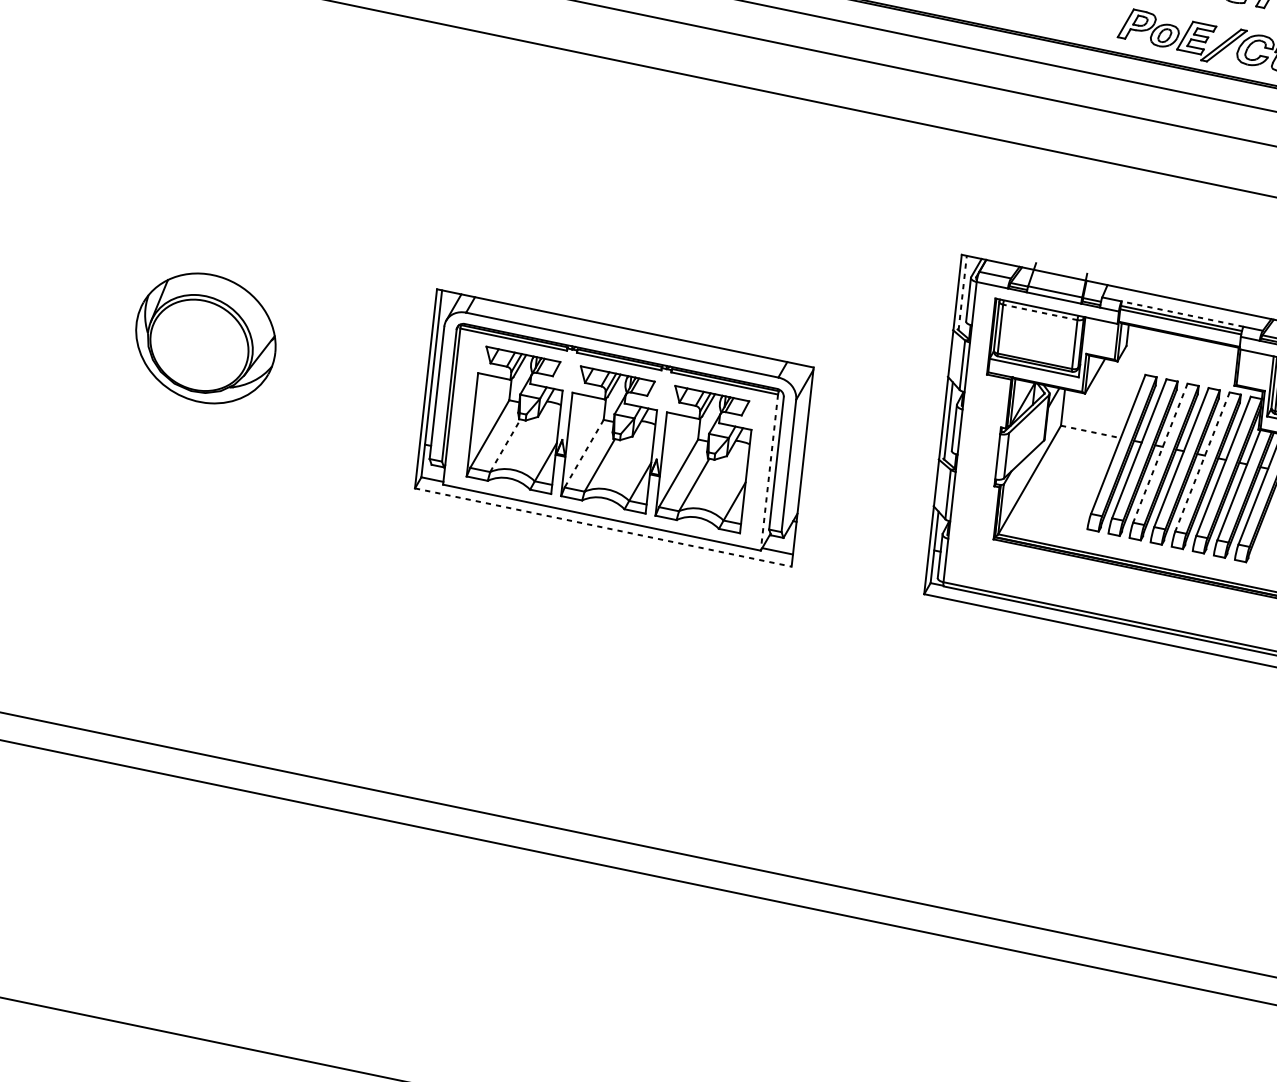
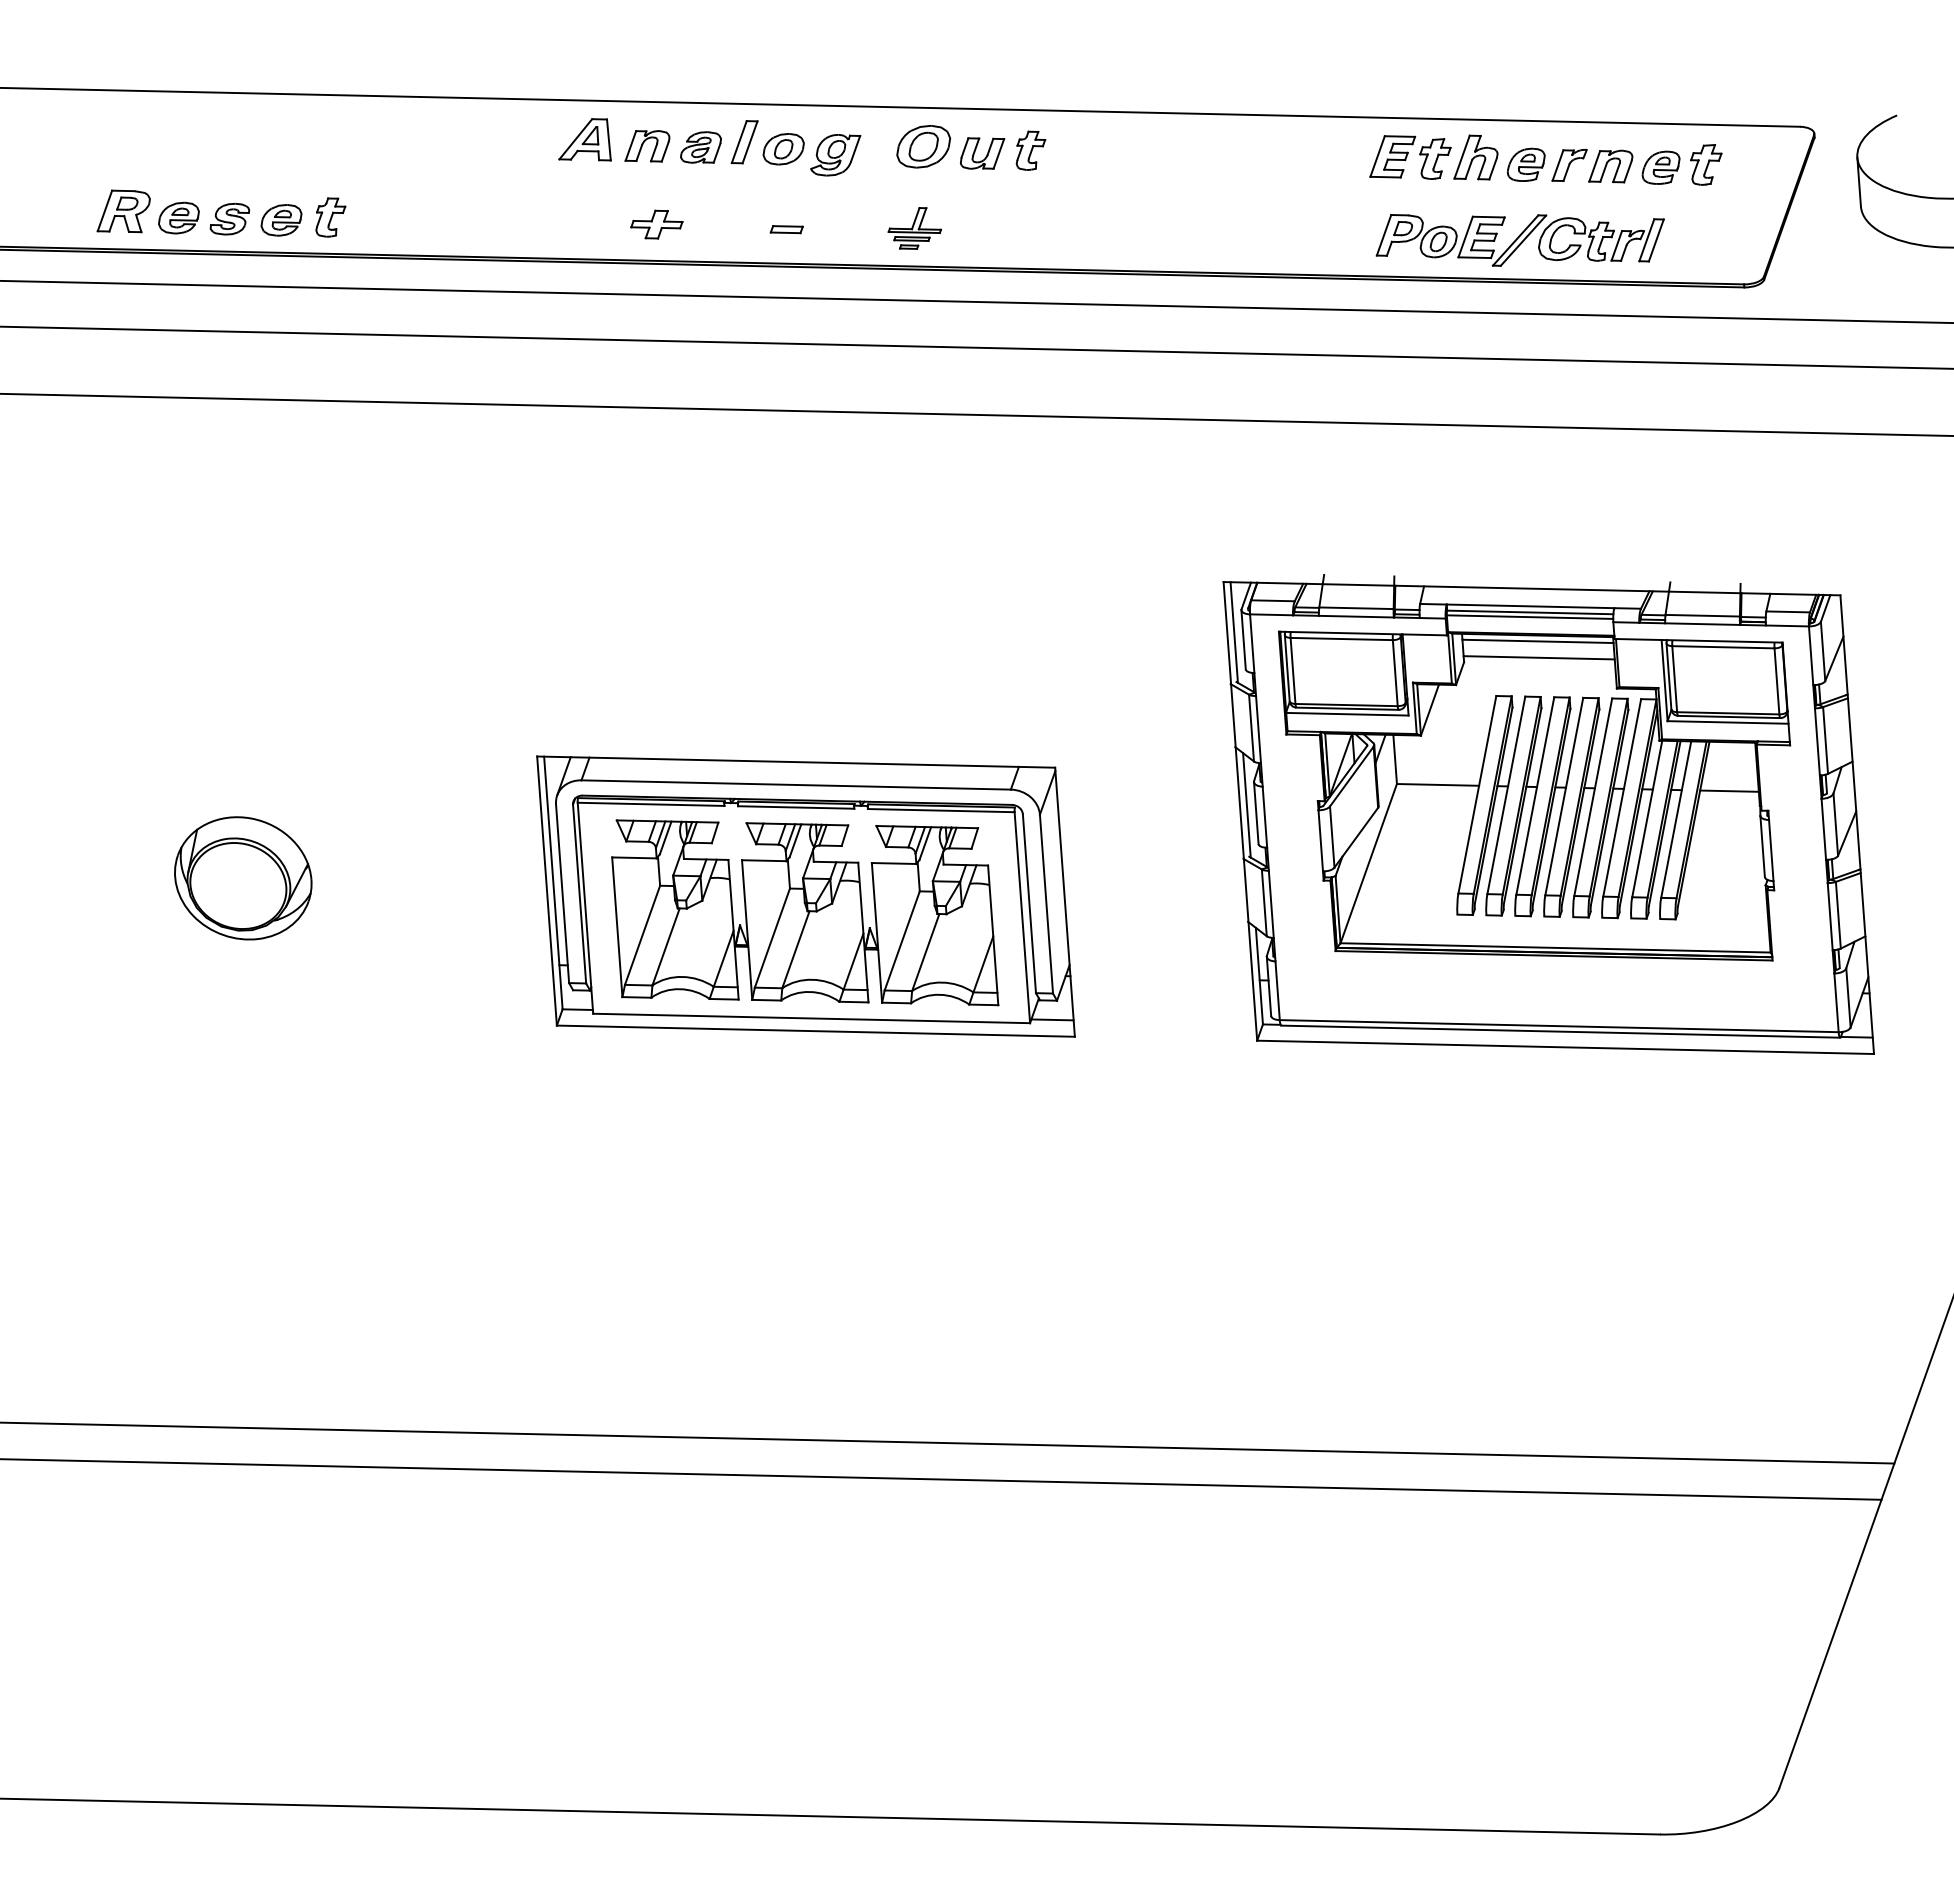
line: (962, 293) -> (1234, 632), dashed -> solid
line: (1040, 312) -> (1341, 639), dashed -> solid
line: (1182, 314) -> (1530, 606), dashed -> solid
part: (206, 338) -> (243, 878), size x0.71
line: (1182, 340) -> (1537, 641), added
line: (1181, 352) -> (1538, 657), added
line: (1091, 431) -> (1438, 784), dashed -> solid
line: (505, 445) -> (666, 946), dashed -> solid
line: (1160, 453) -> (1535, 796), dashed -> solid
line: (584, 454) -> (772, 938), dashed -> solid
line: (1202, 462) -> (1593, 797), dashed -> solid
line: (769, 472) -> (1022, 917), dashed -> solid
line: (603, 527) -> (816, 1031), dashed -> solid

